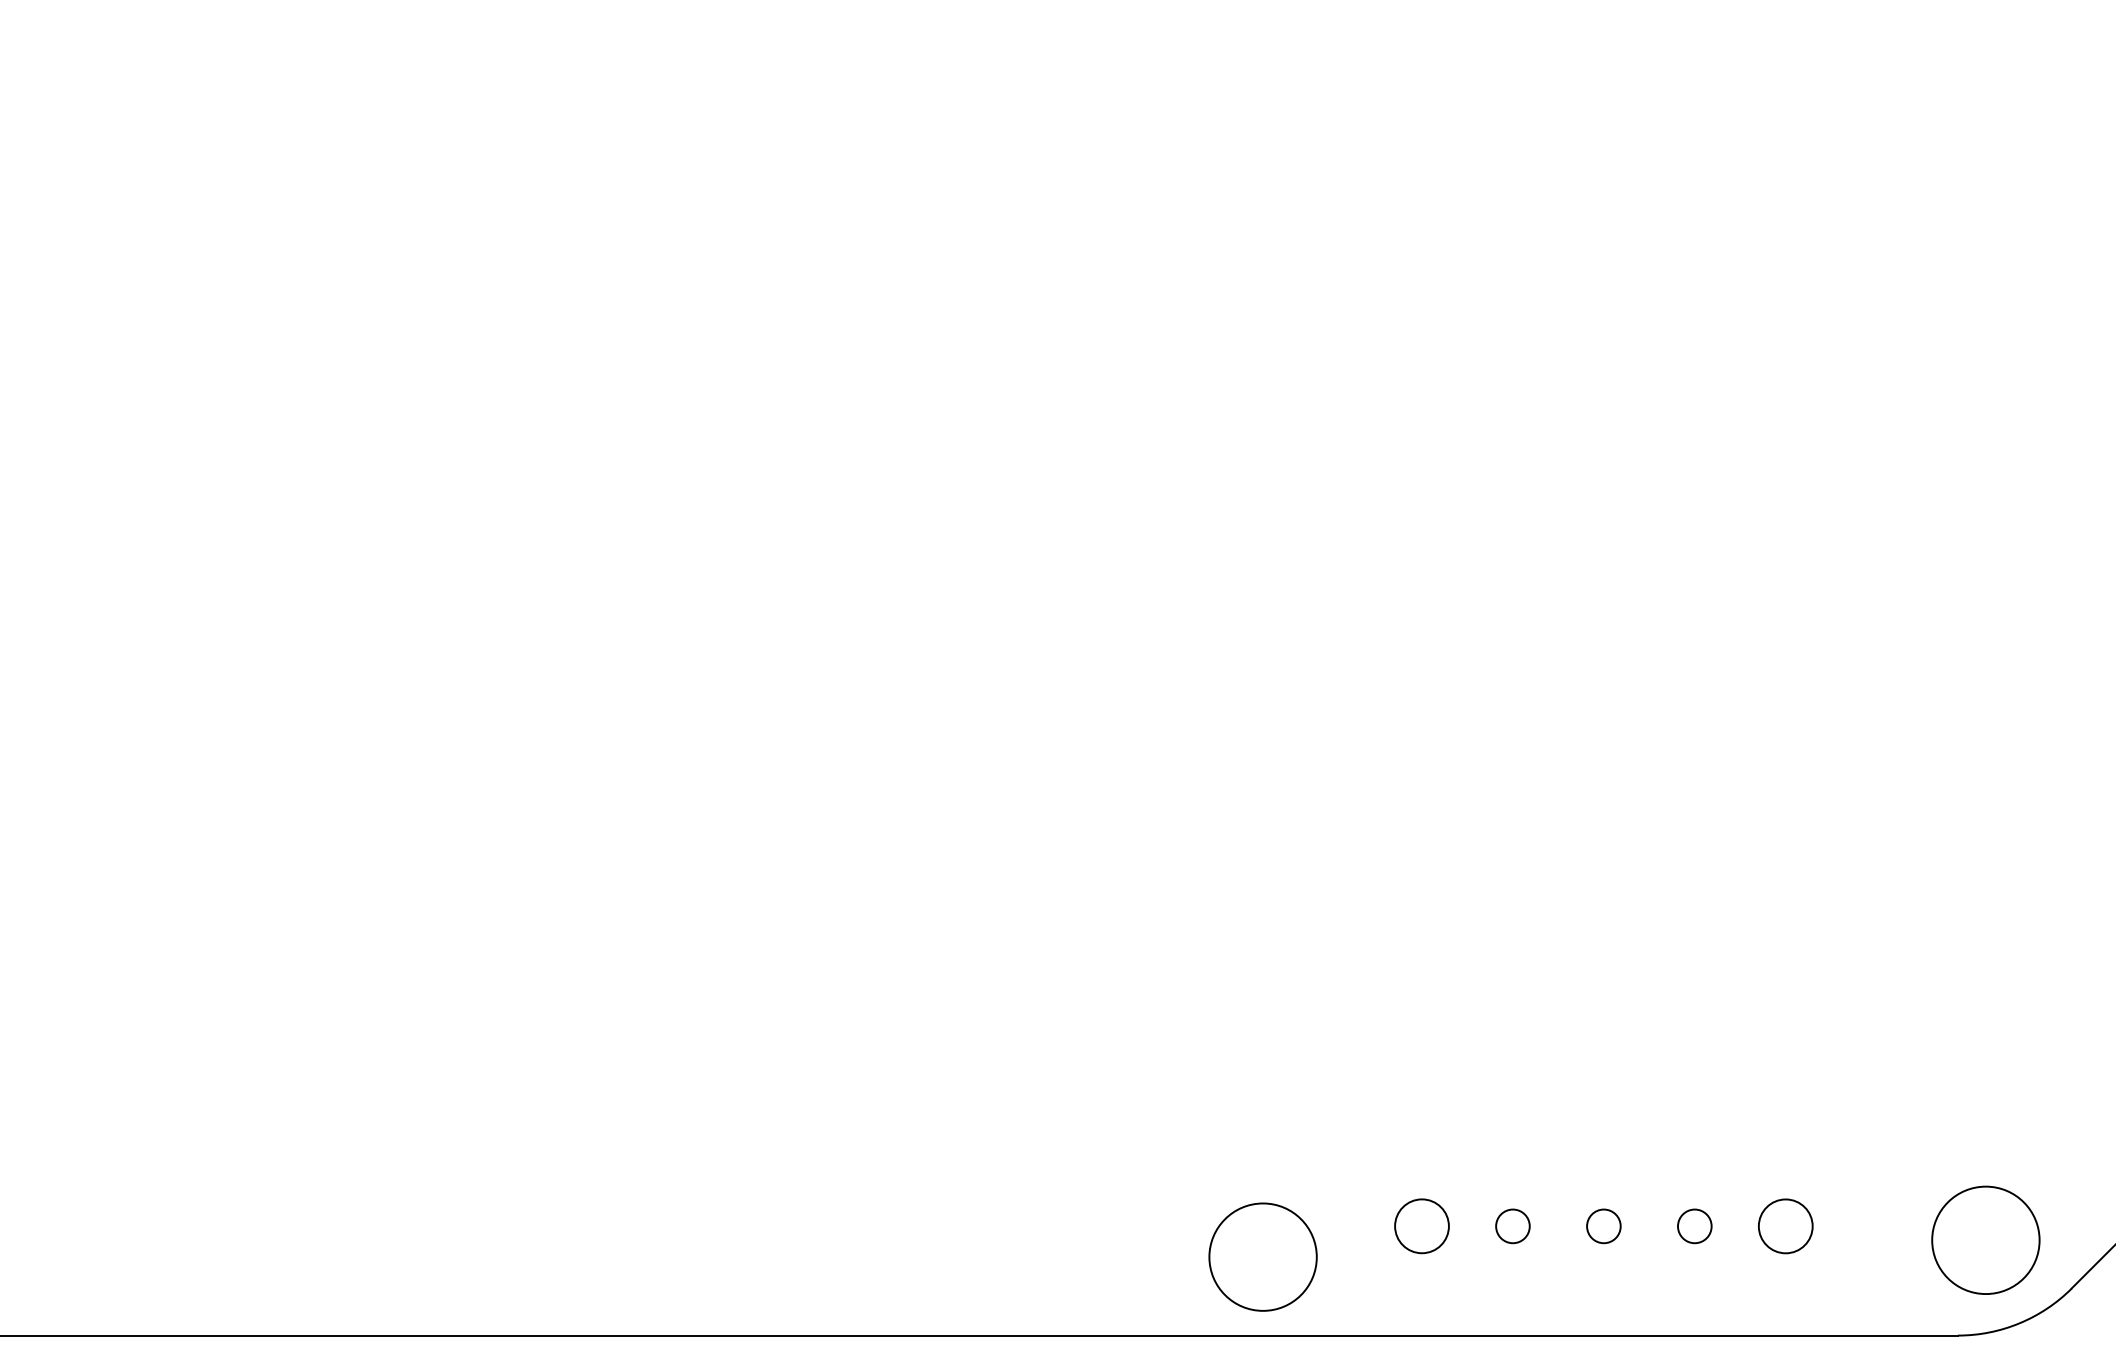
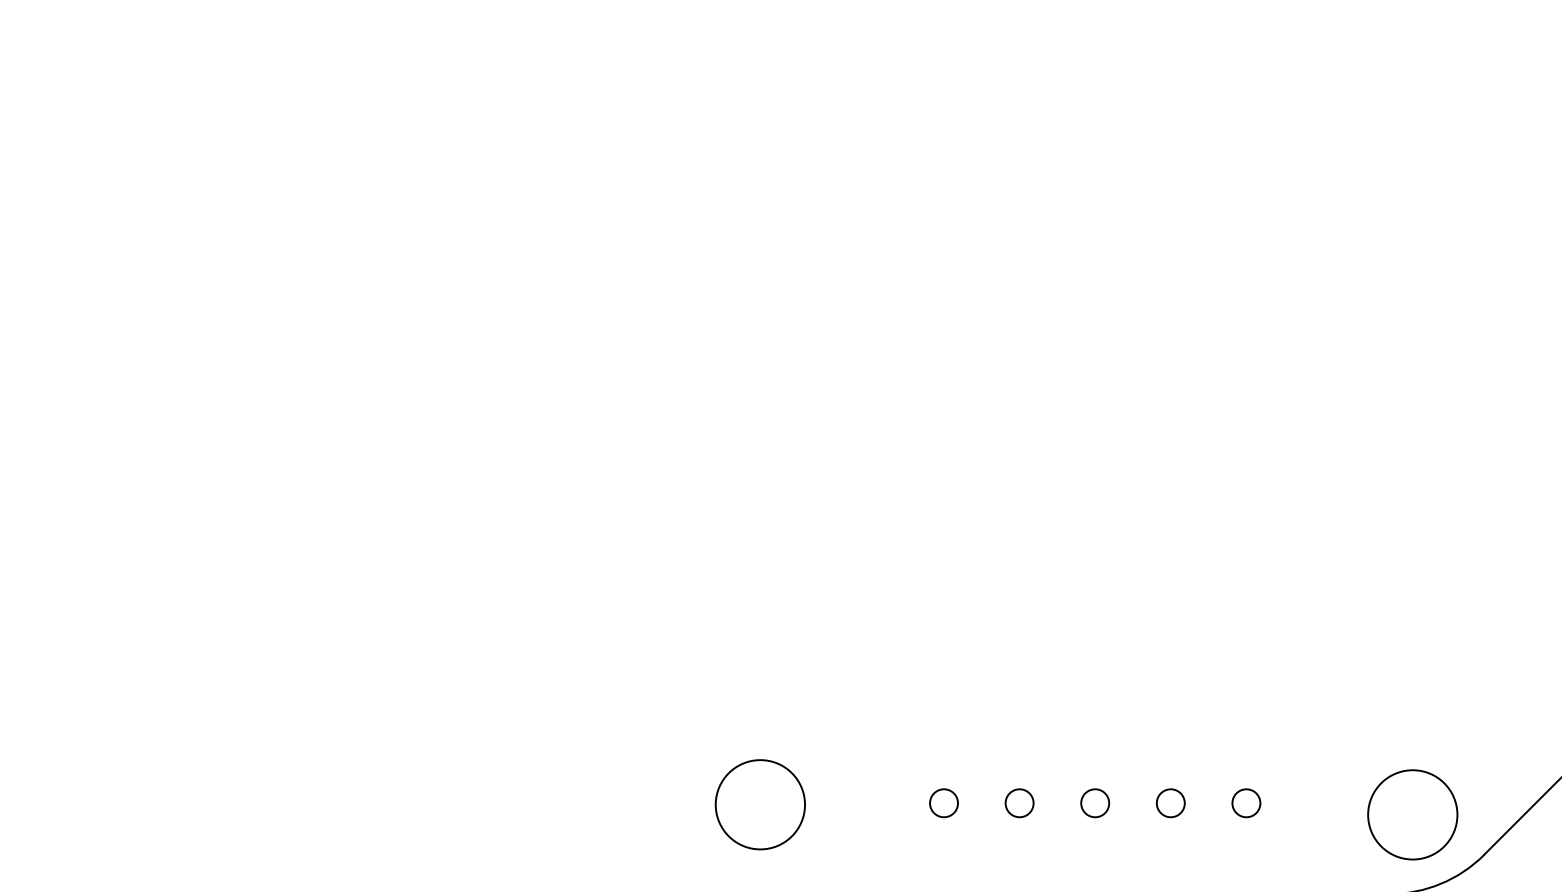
circle: (1421, 1226) -> (943, 803), size x0.62
circle: (1785, 1226) -> (1246, 803), size x0.62
circle: (1262, 1256) -> (759, 804), moved

